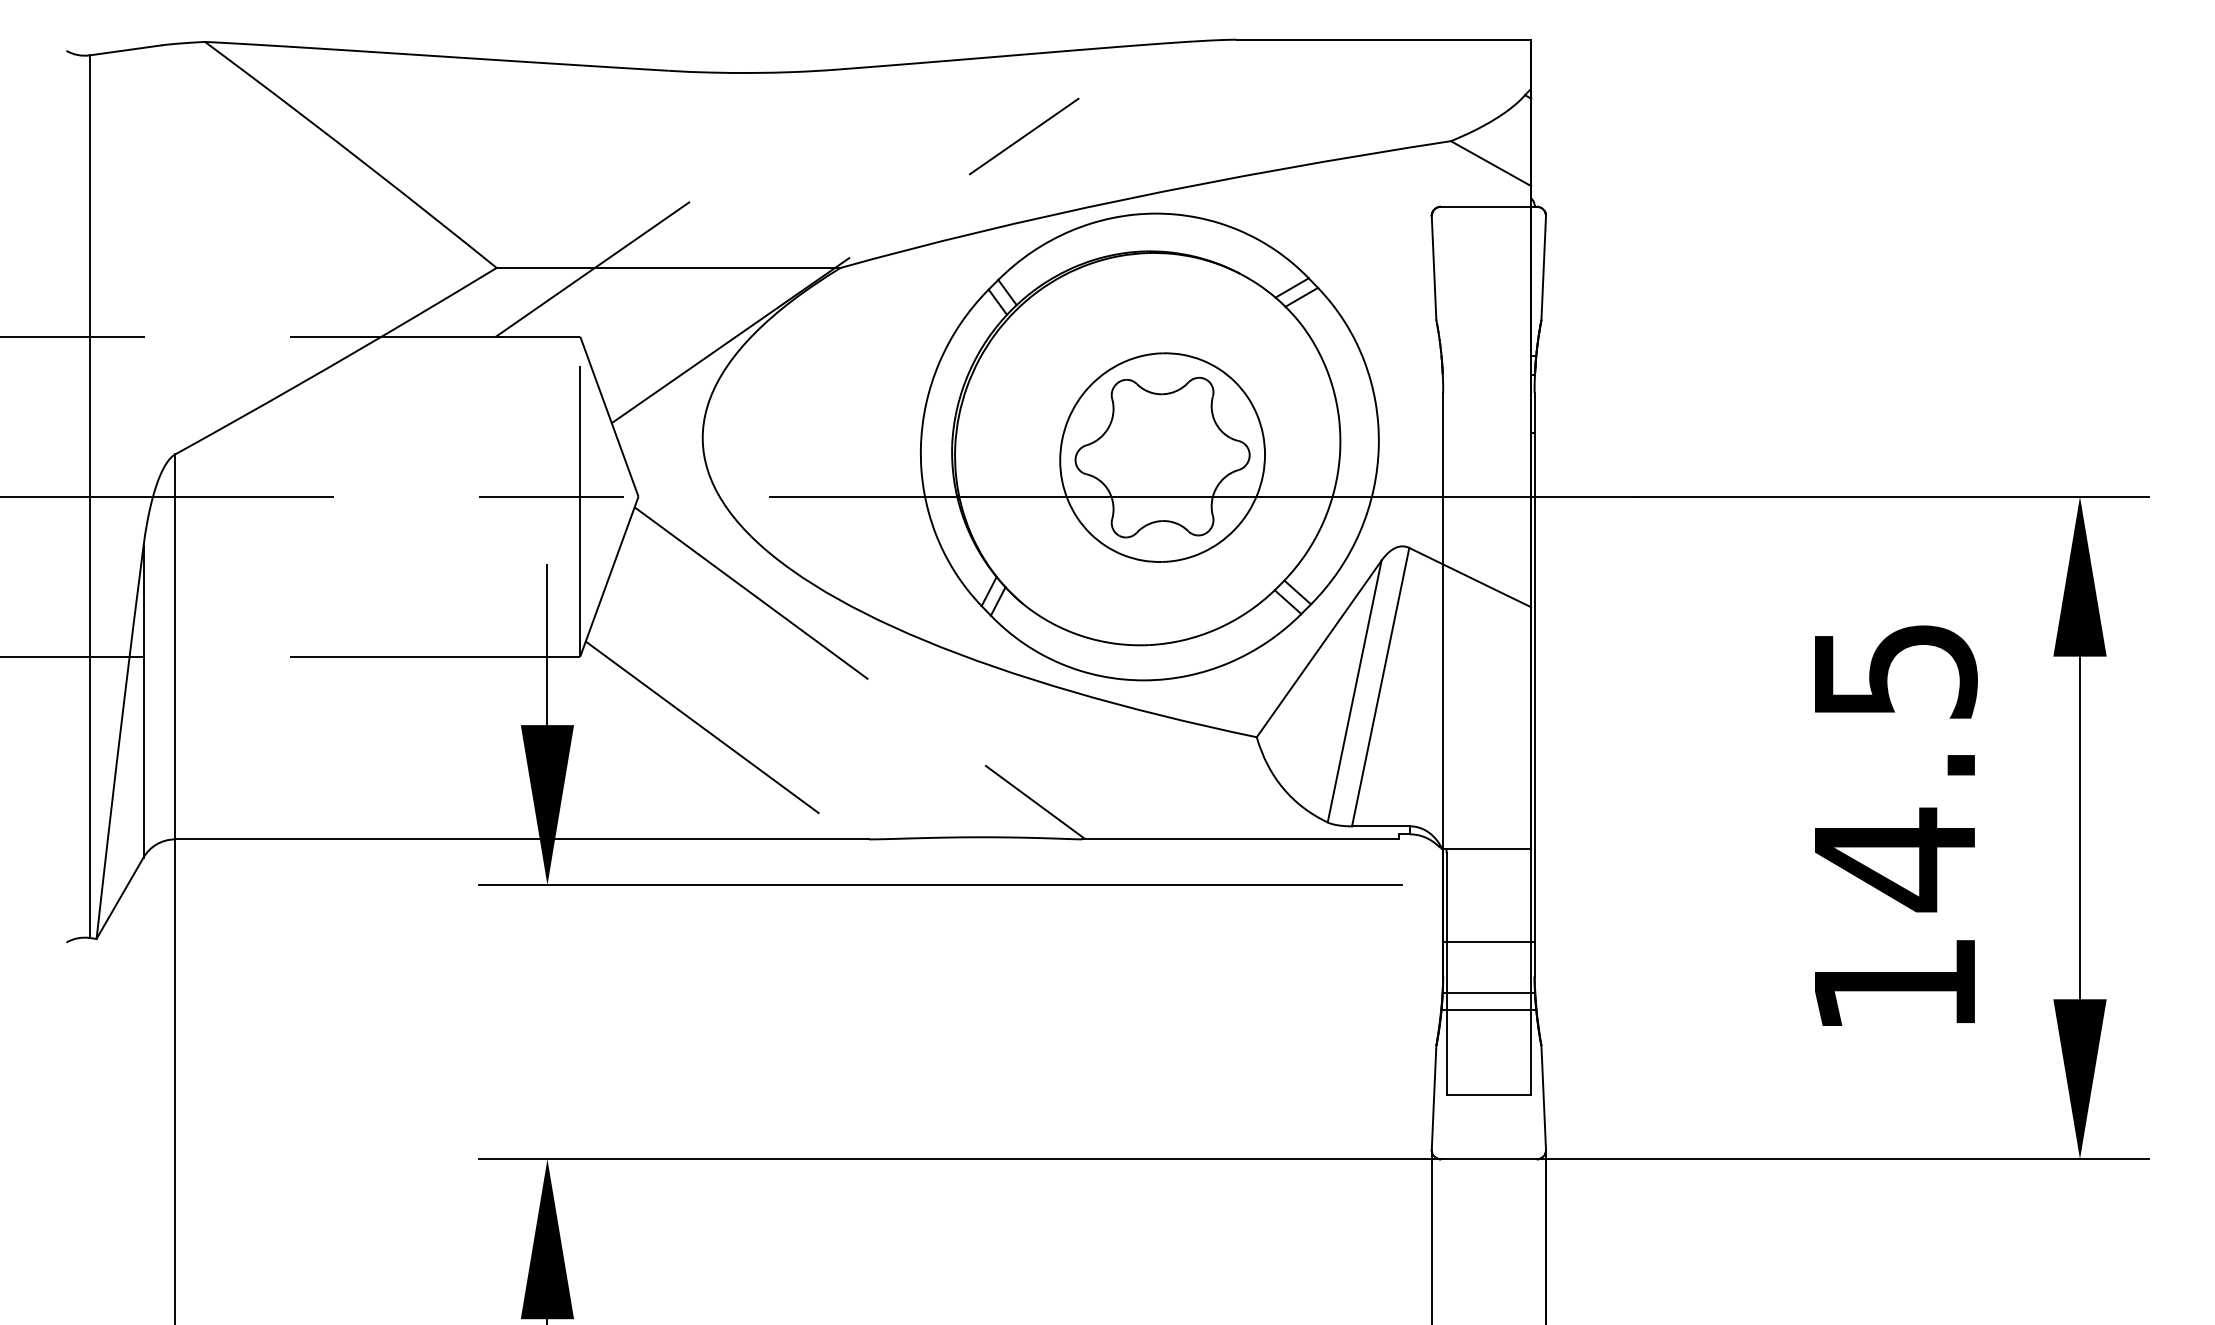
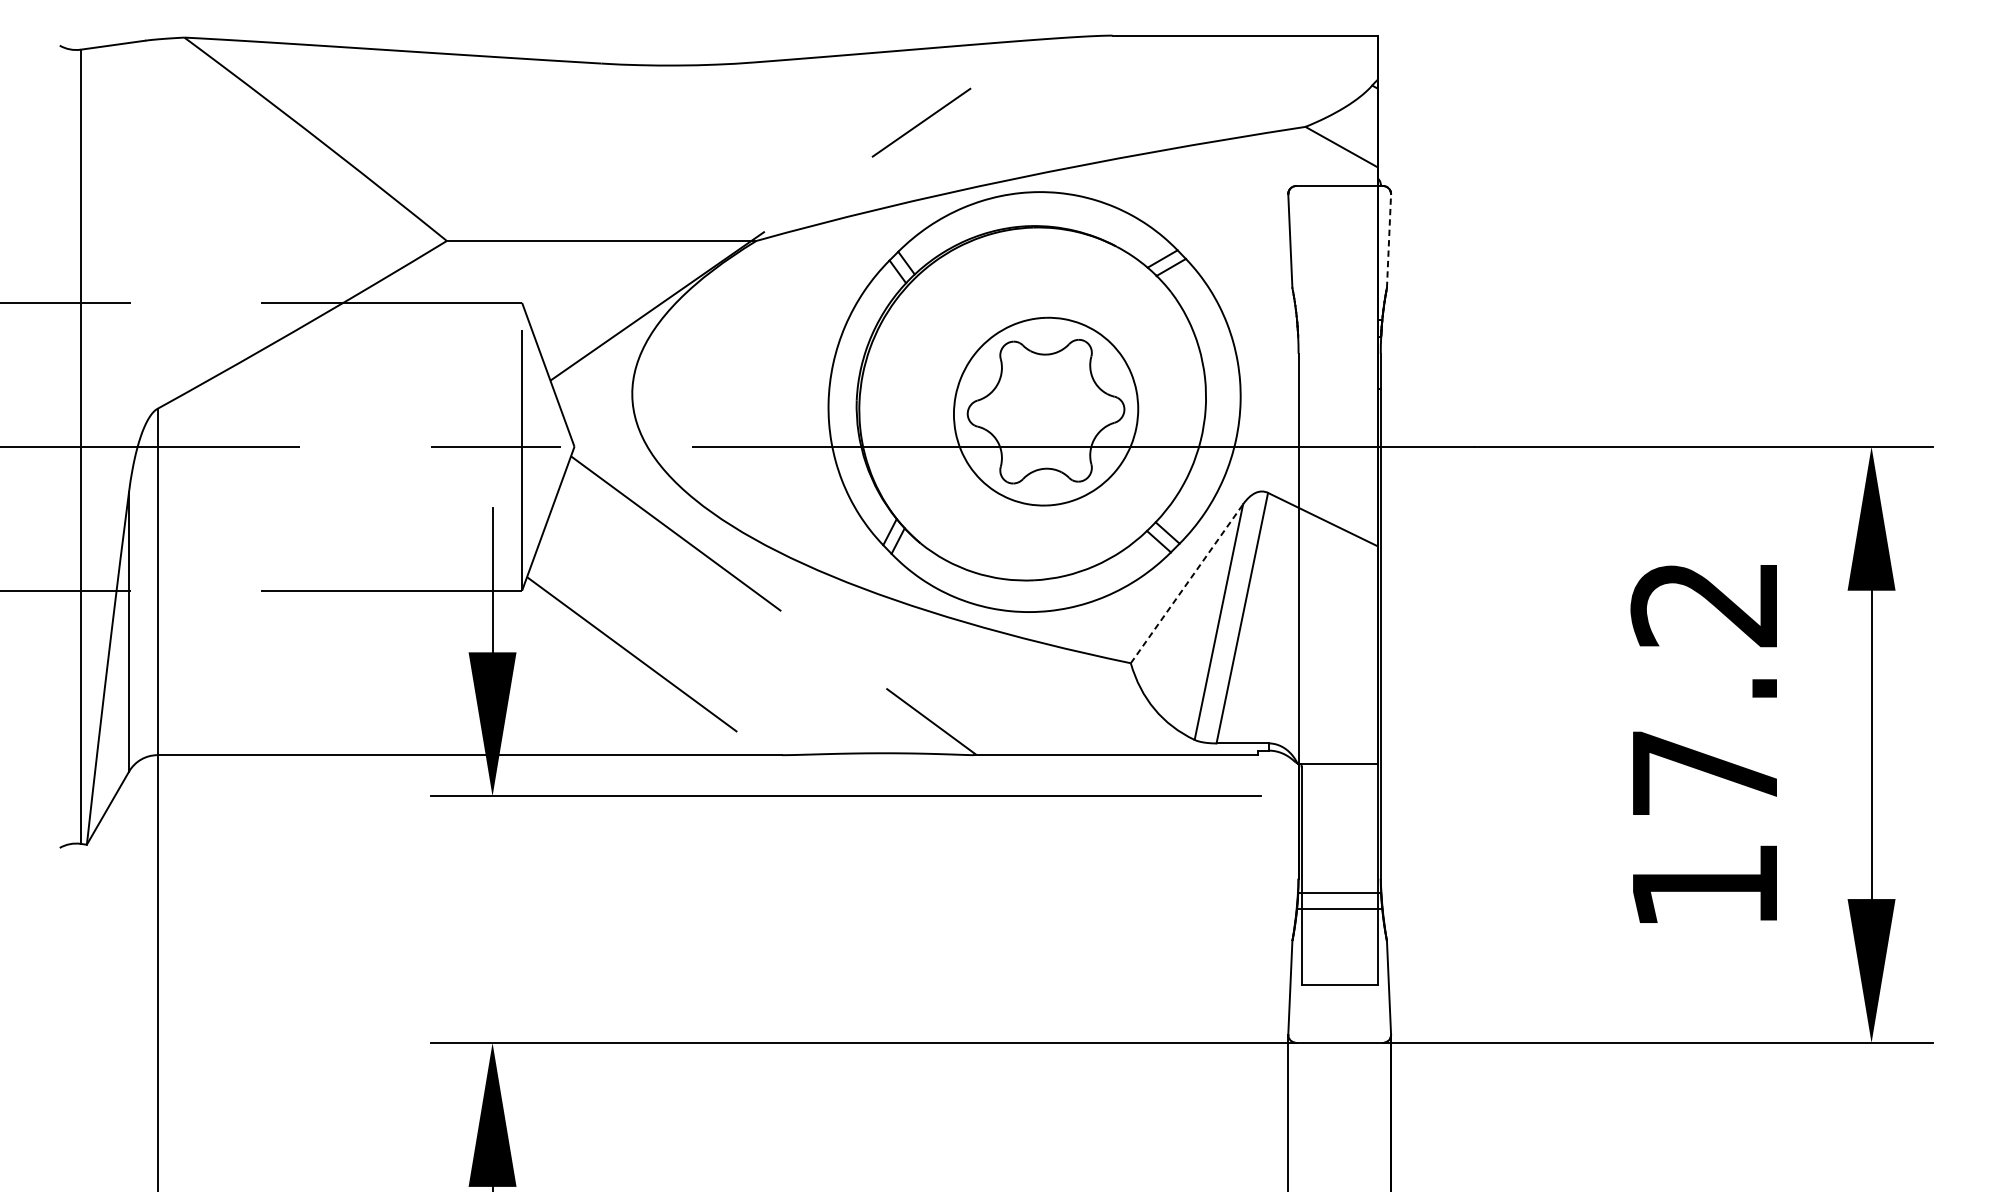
line: (1543, 267) -> (1388, 240), solid -> dashed
line: (592, 268) -> (533, 241), removed
line: (1319, 648) -> (1187, 583), solid -> dashed
text: (1894, 768) -> (1704, 691), 14.5 -> 17.2
line: (1488, 942) -> (1339, 847), removed

